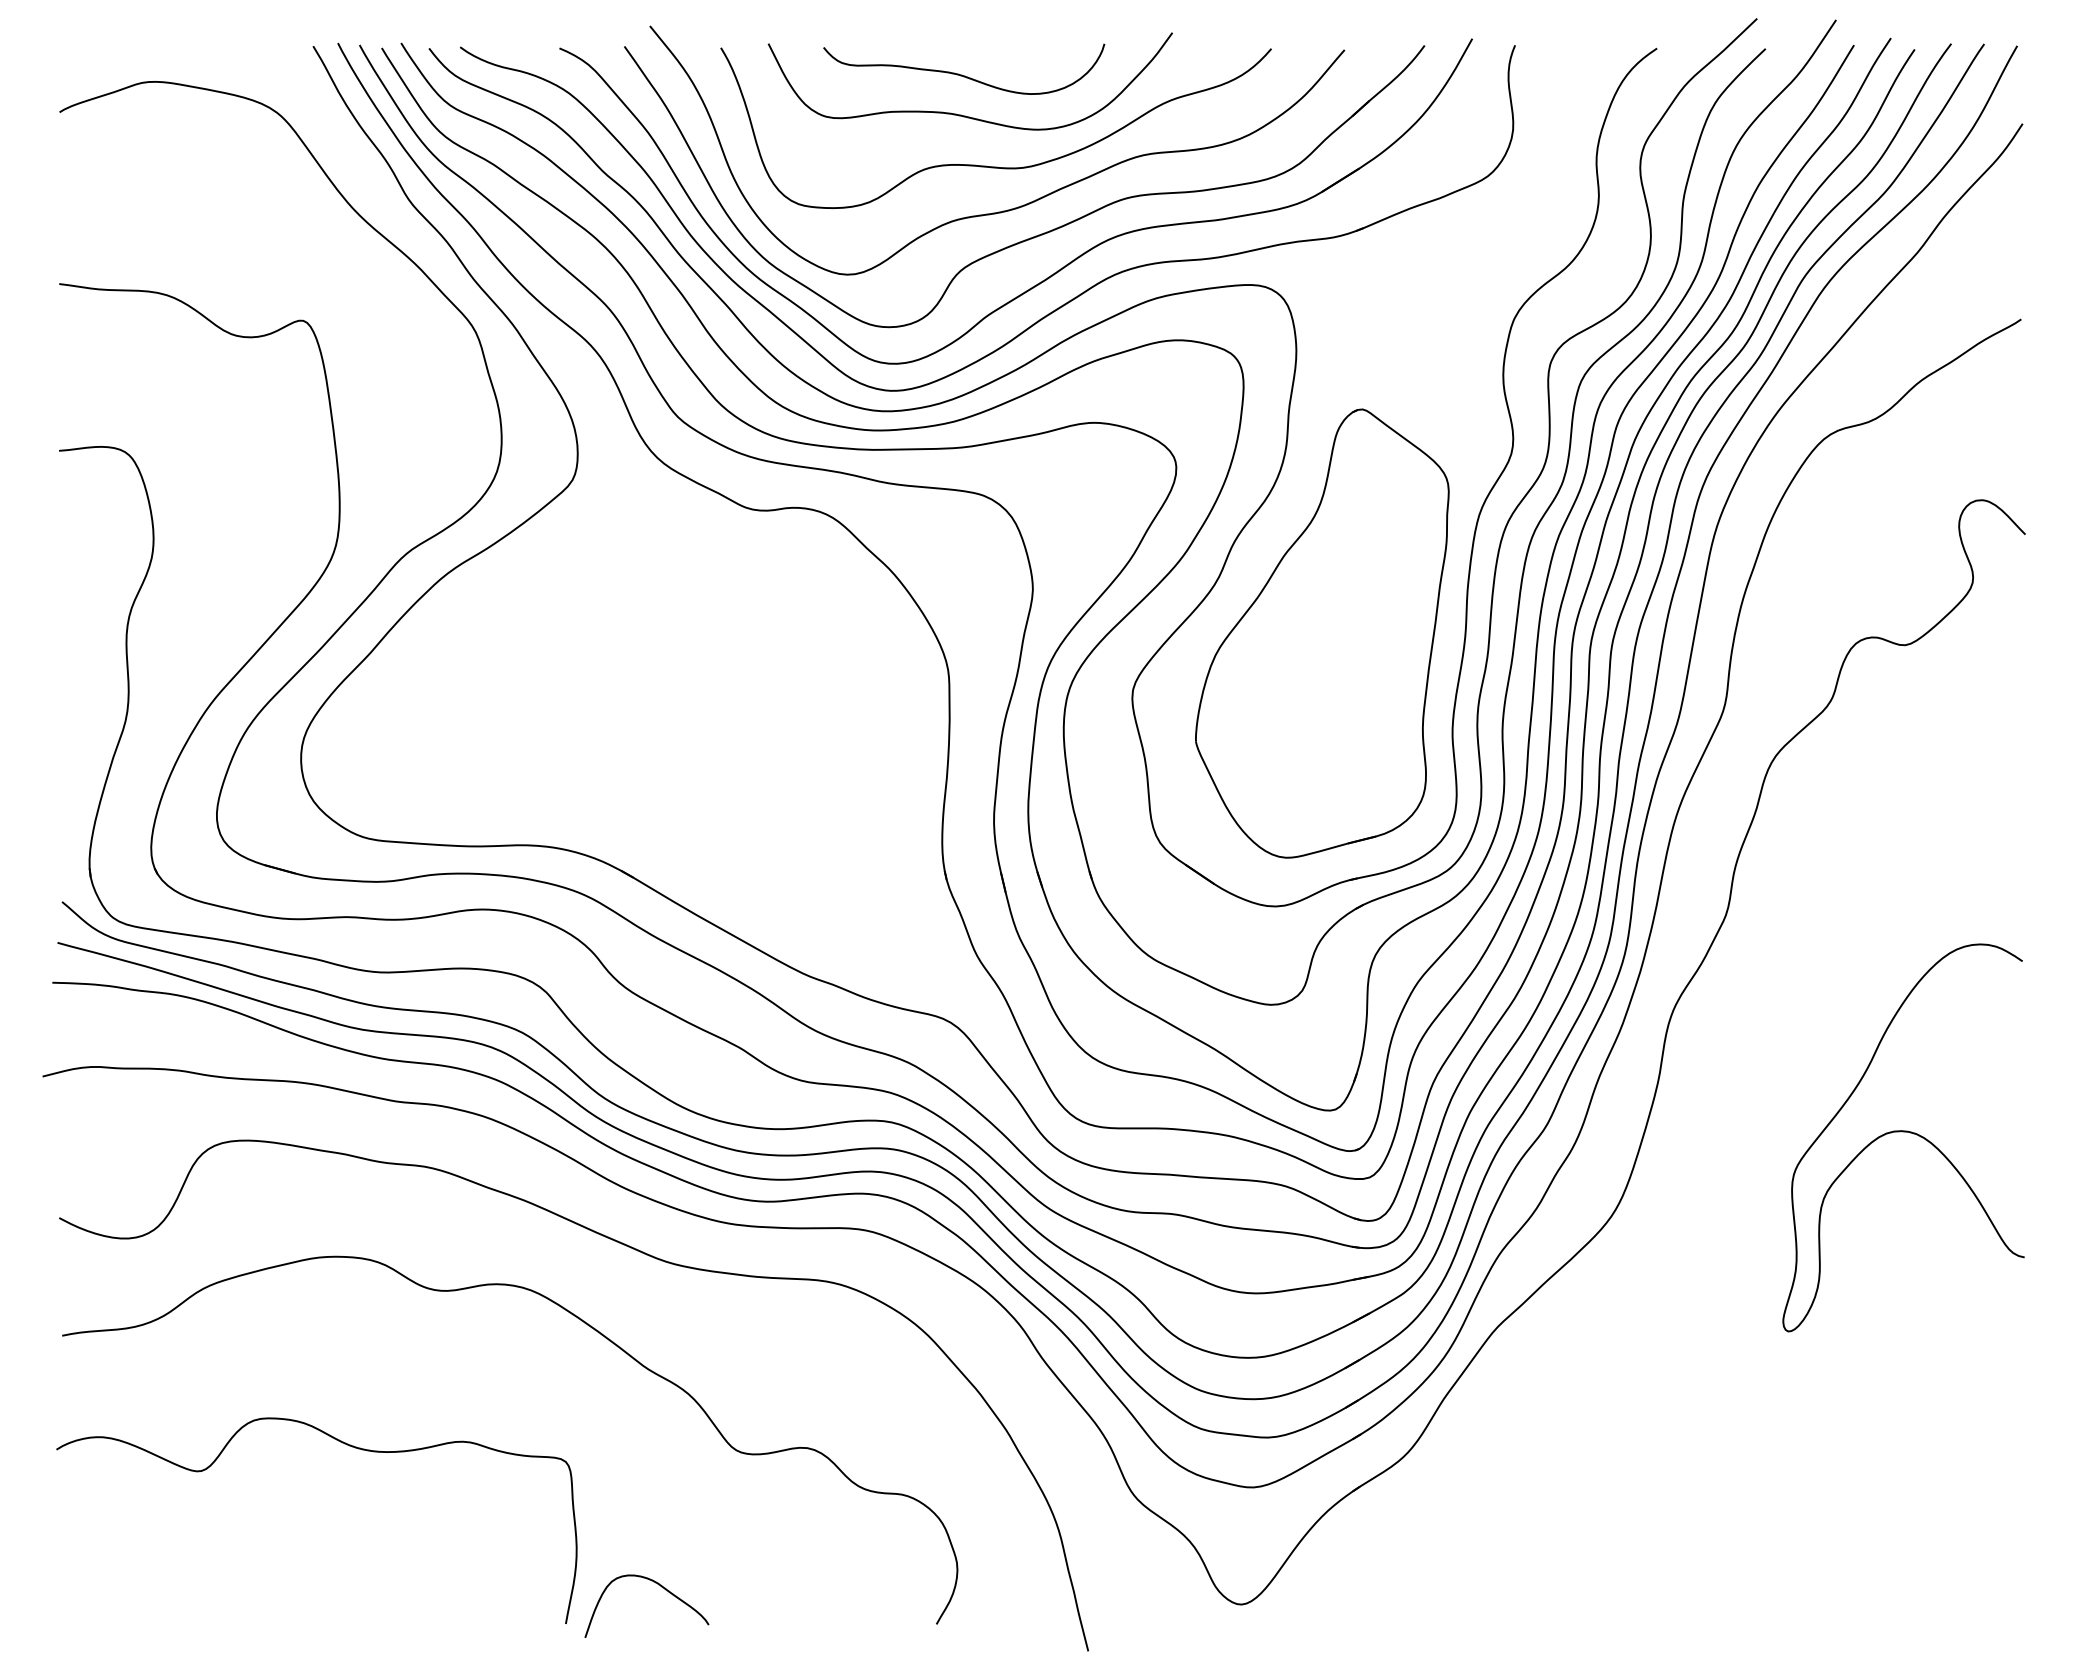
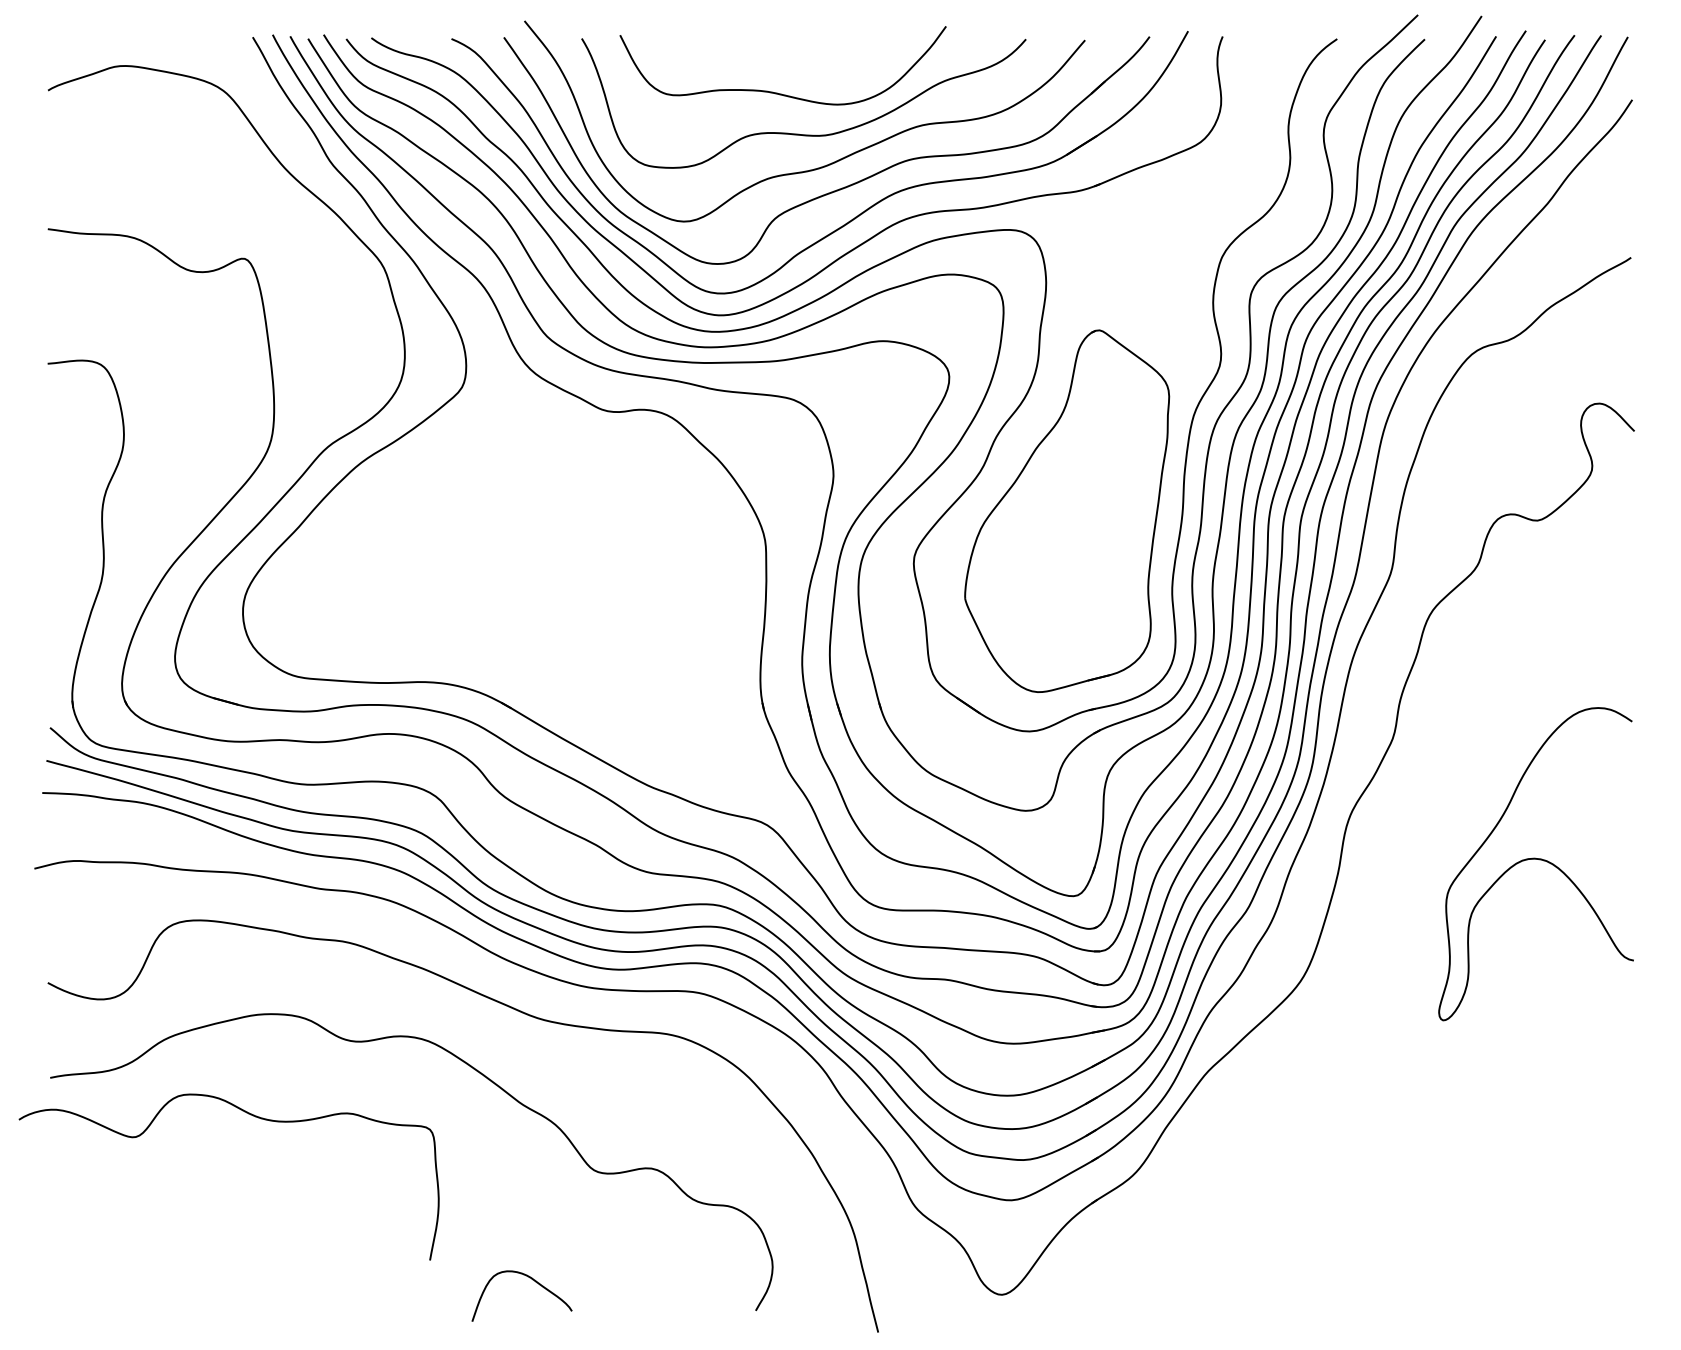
curve: (962, 74) -> (776, 60), removed
curve: (1903, 1132) -> (1536, 859), moved
curve: (344, 1444) -> (251, 1115), moved

